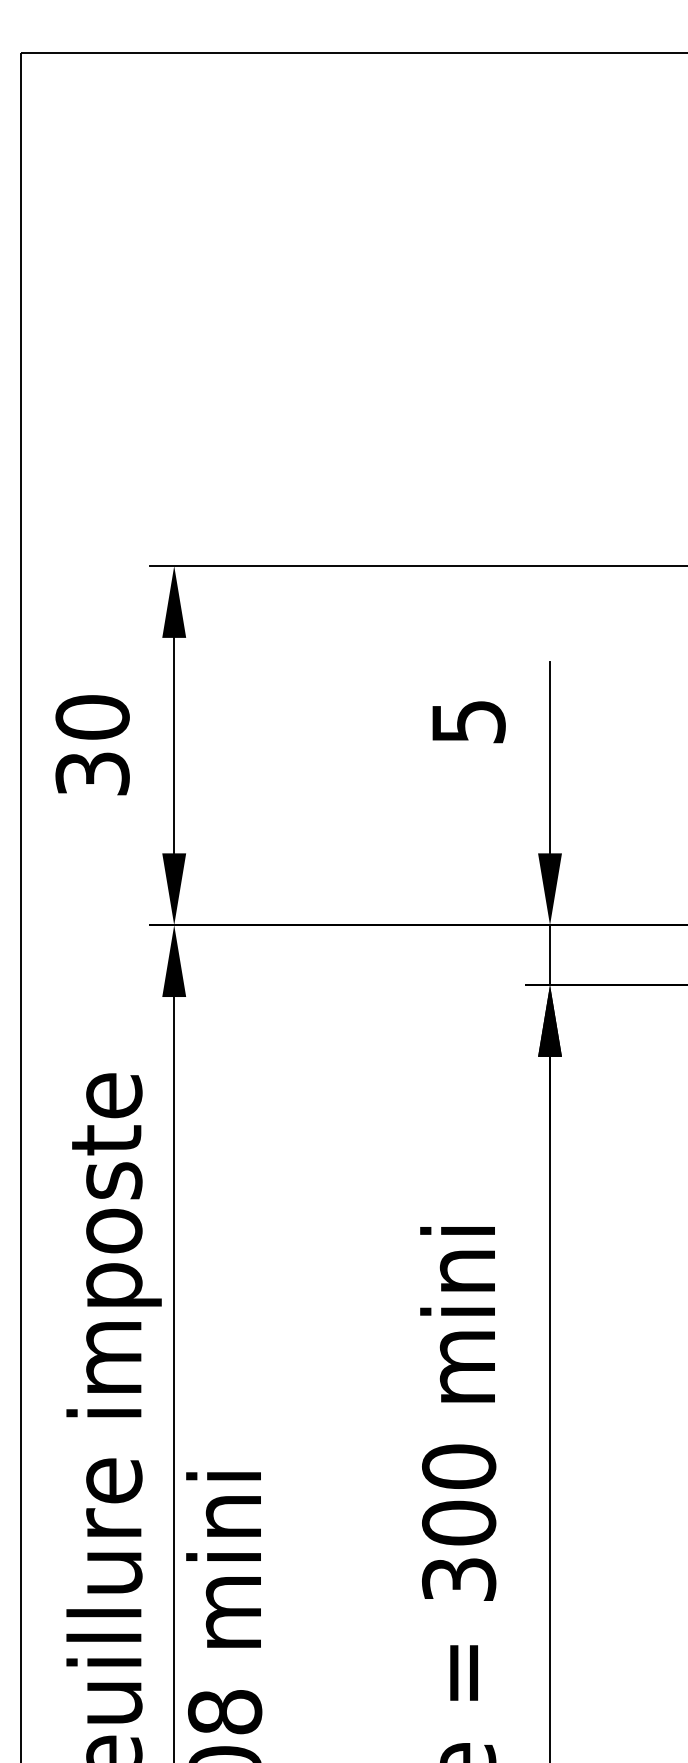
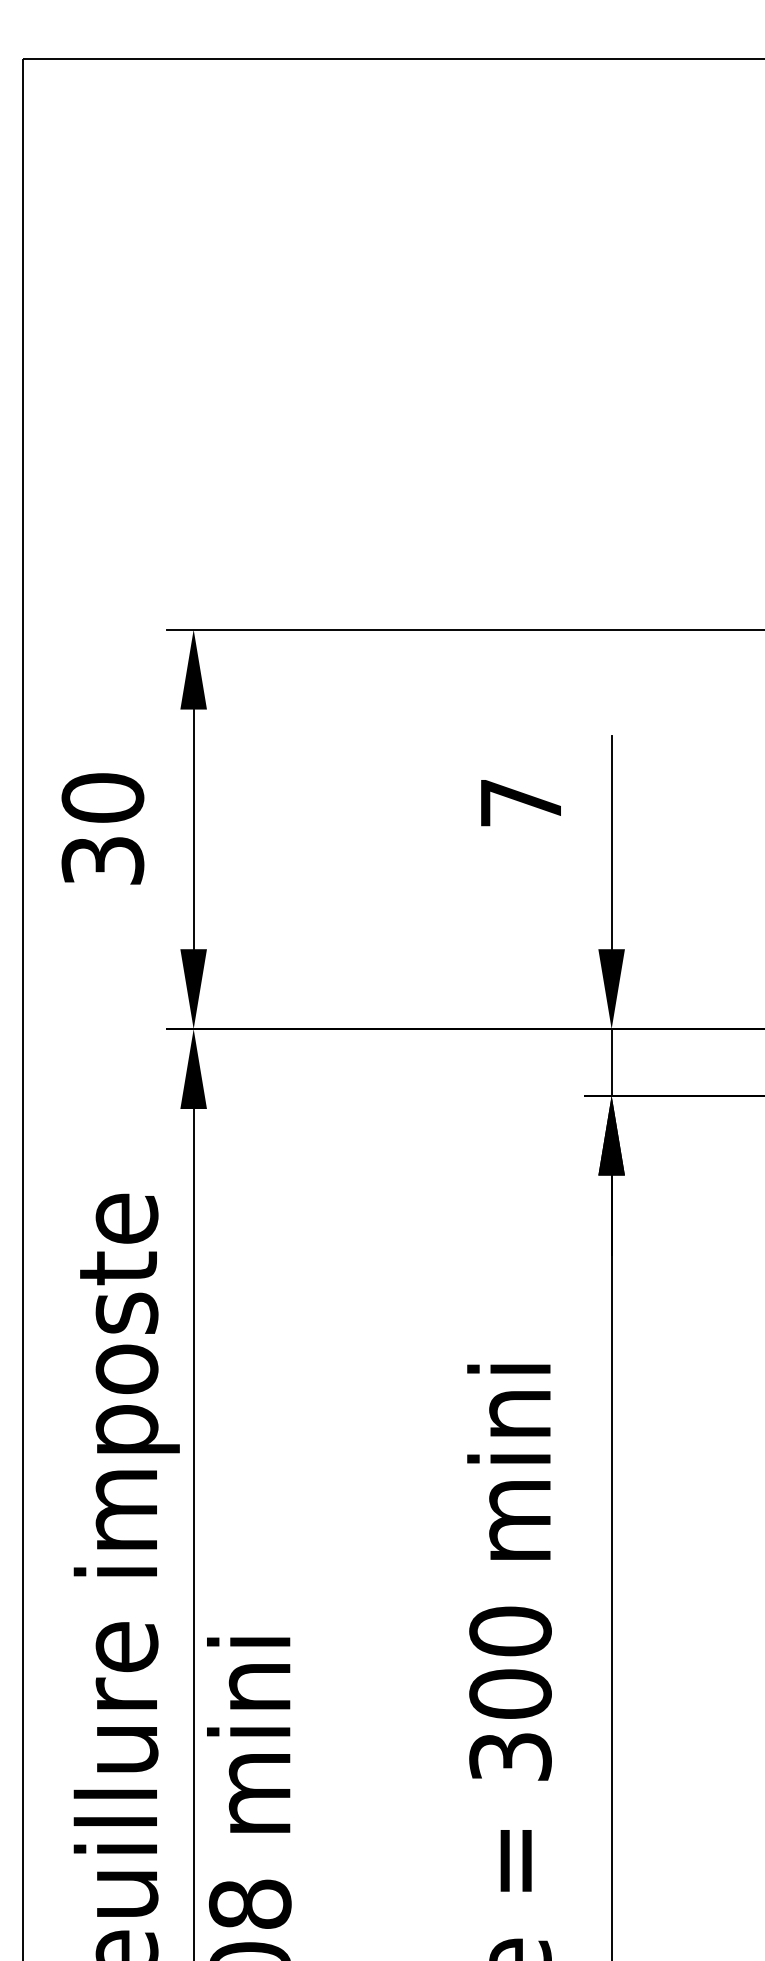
text: (468, 722) -> (521, 803), 5 -> 7

